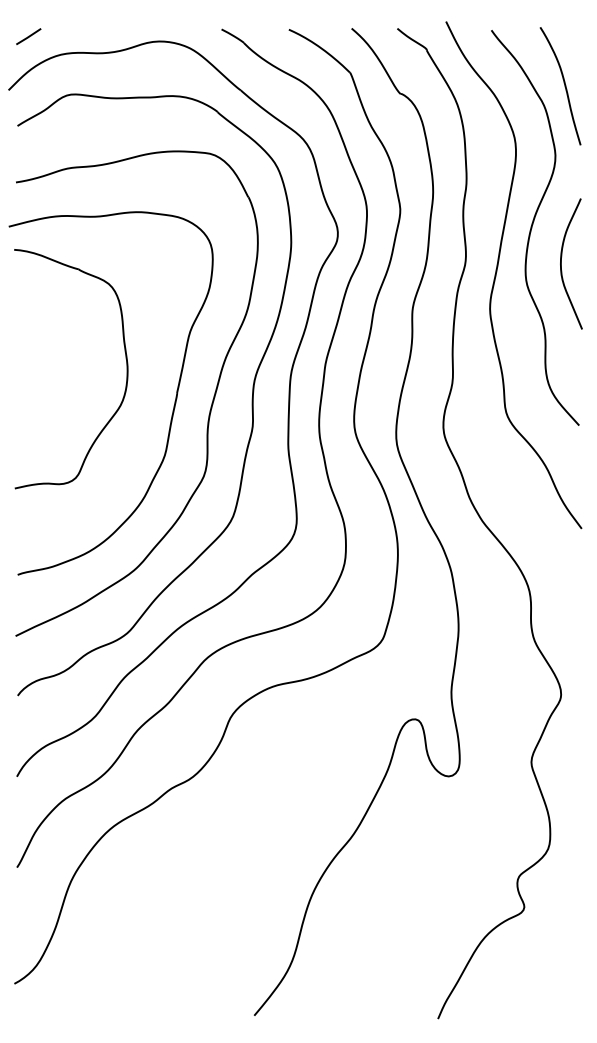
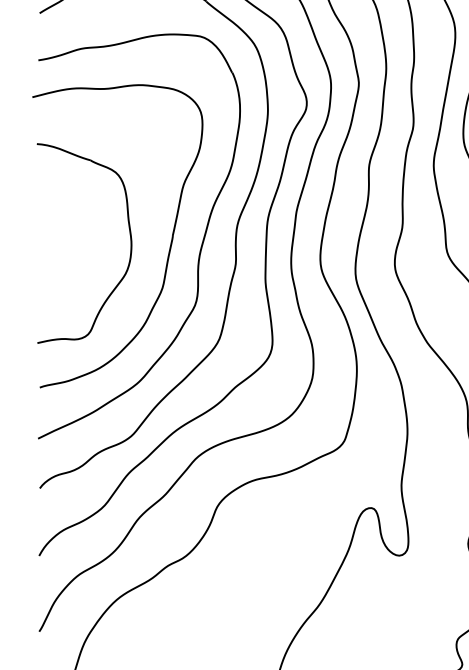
part: (126, 369) -> (130, 243), moved

